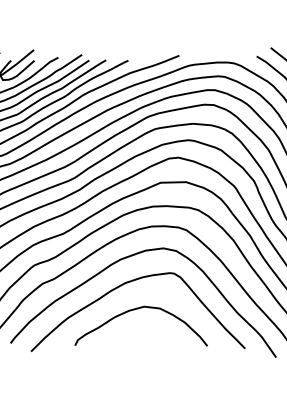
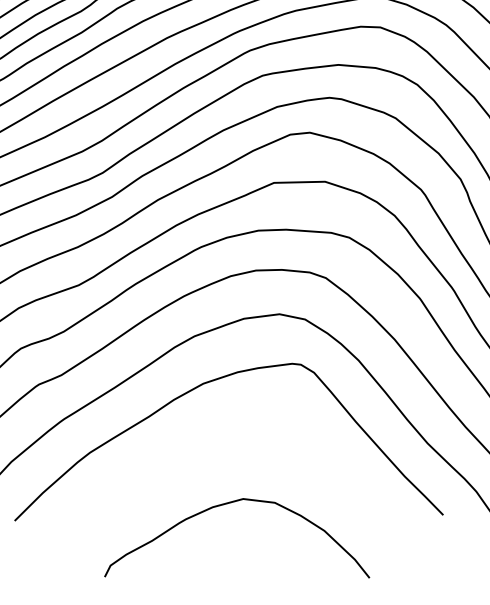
curve: (138, 309) -> (231, 504), moved

